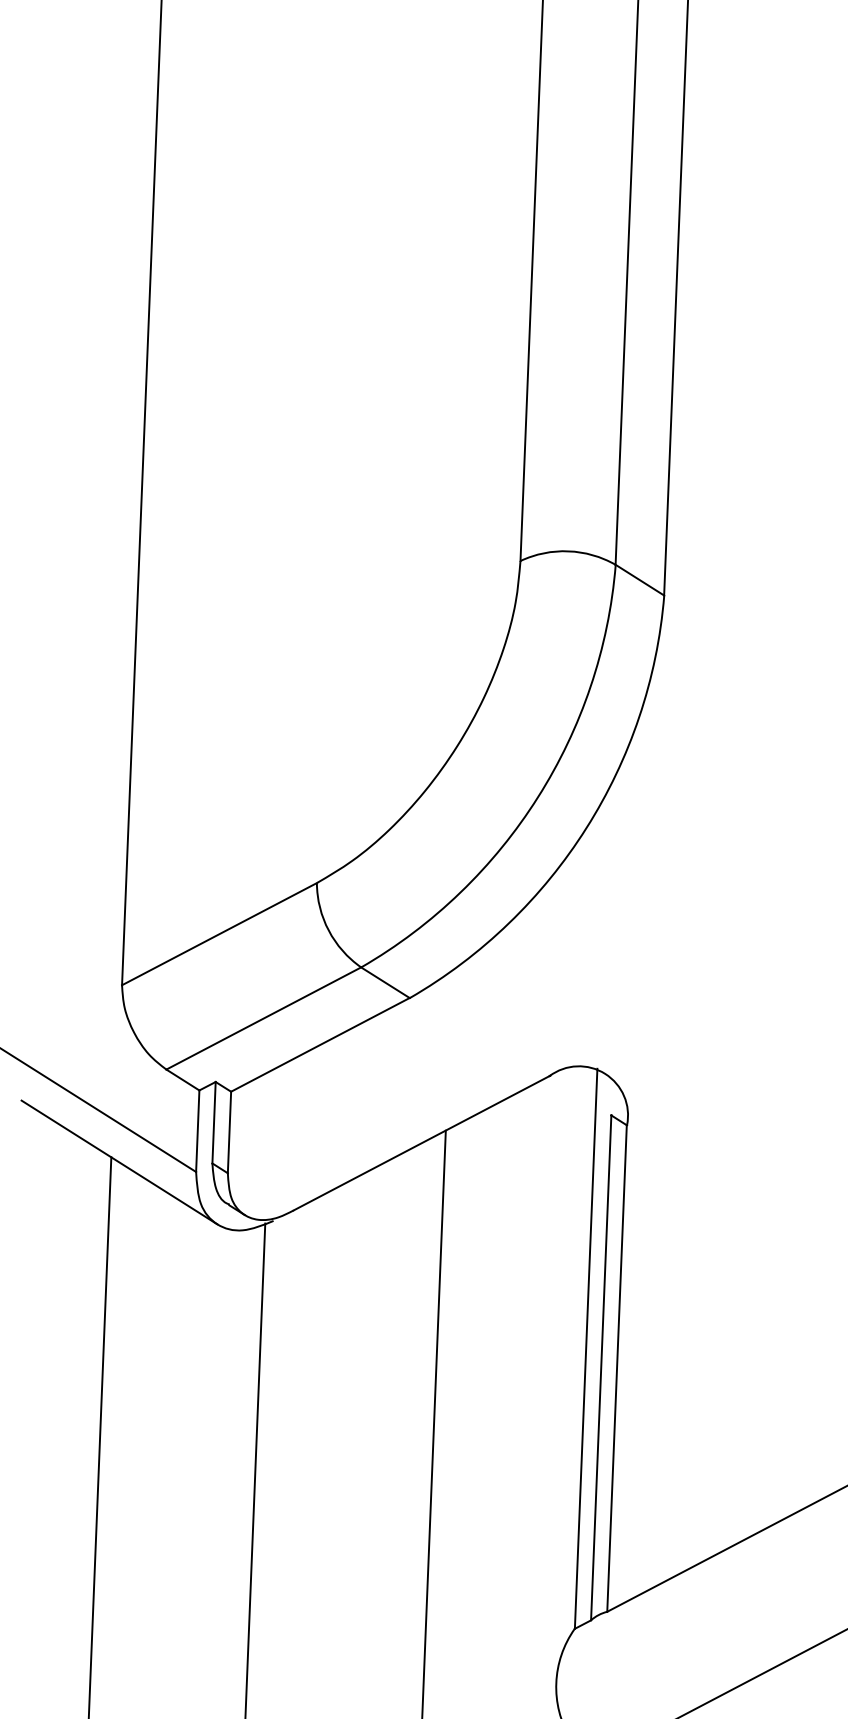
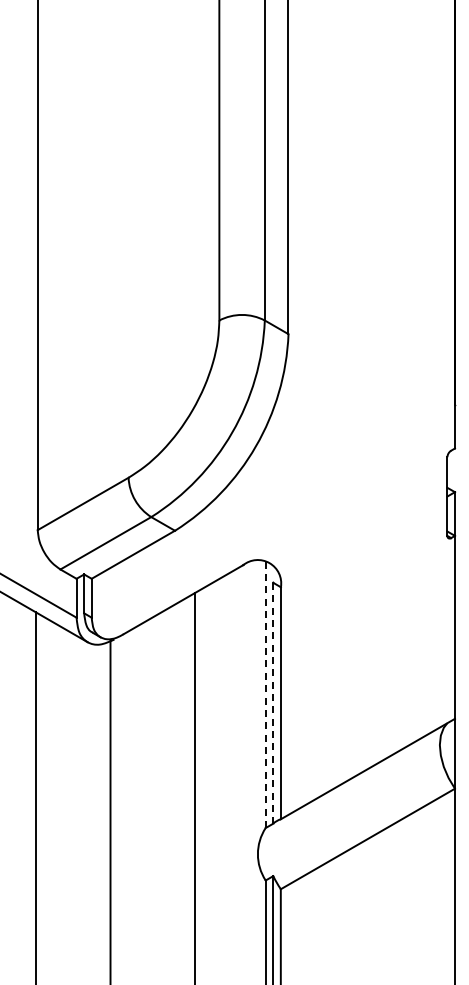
line: (585, 1348) -> (265, 694), solid -> dashed
line: (601, 1368) -> (273, 703), solid -> dashed

